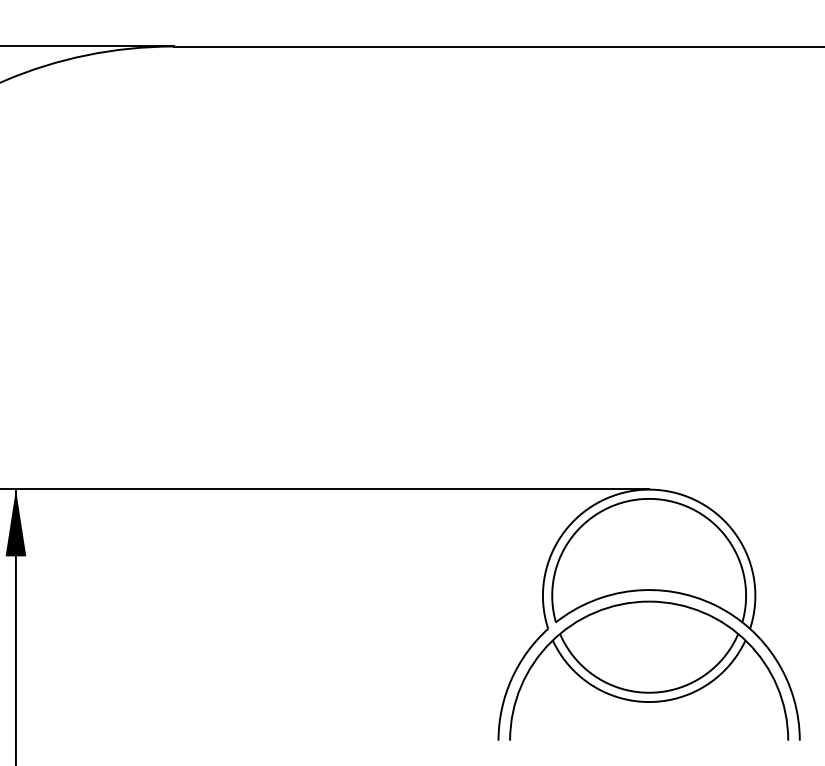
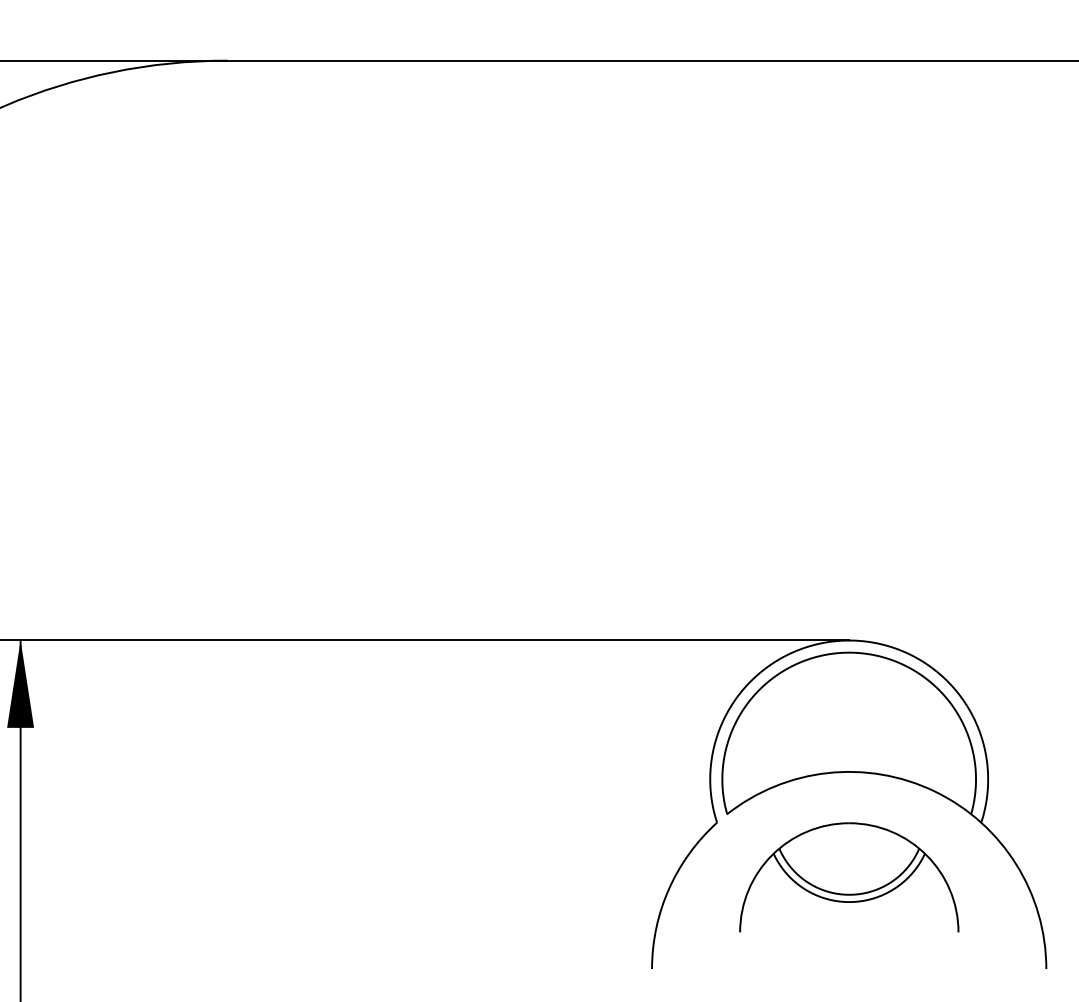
part: (649, 670) -> (849, 877), size x0.6

